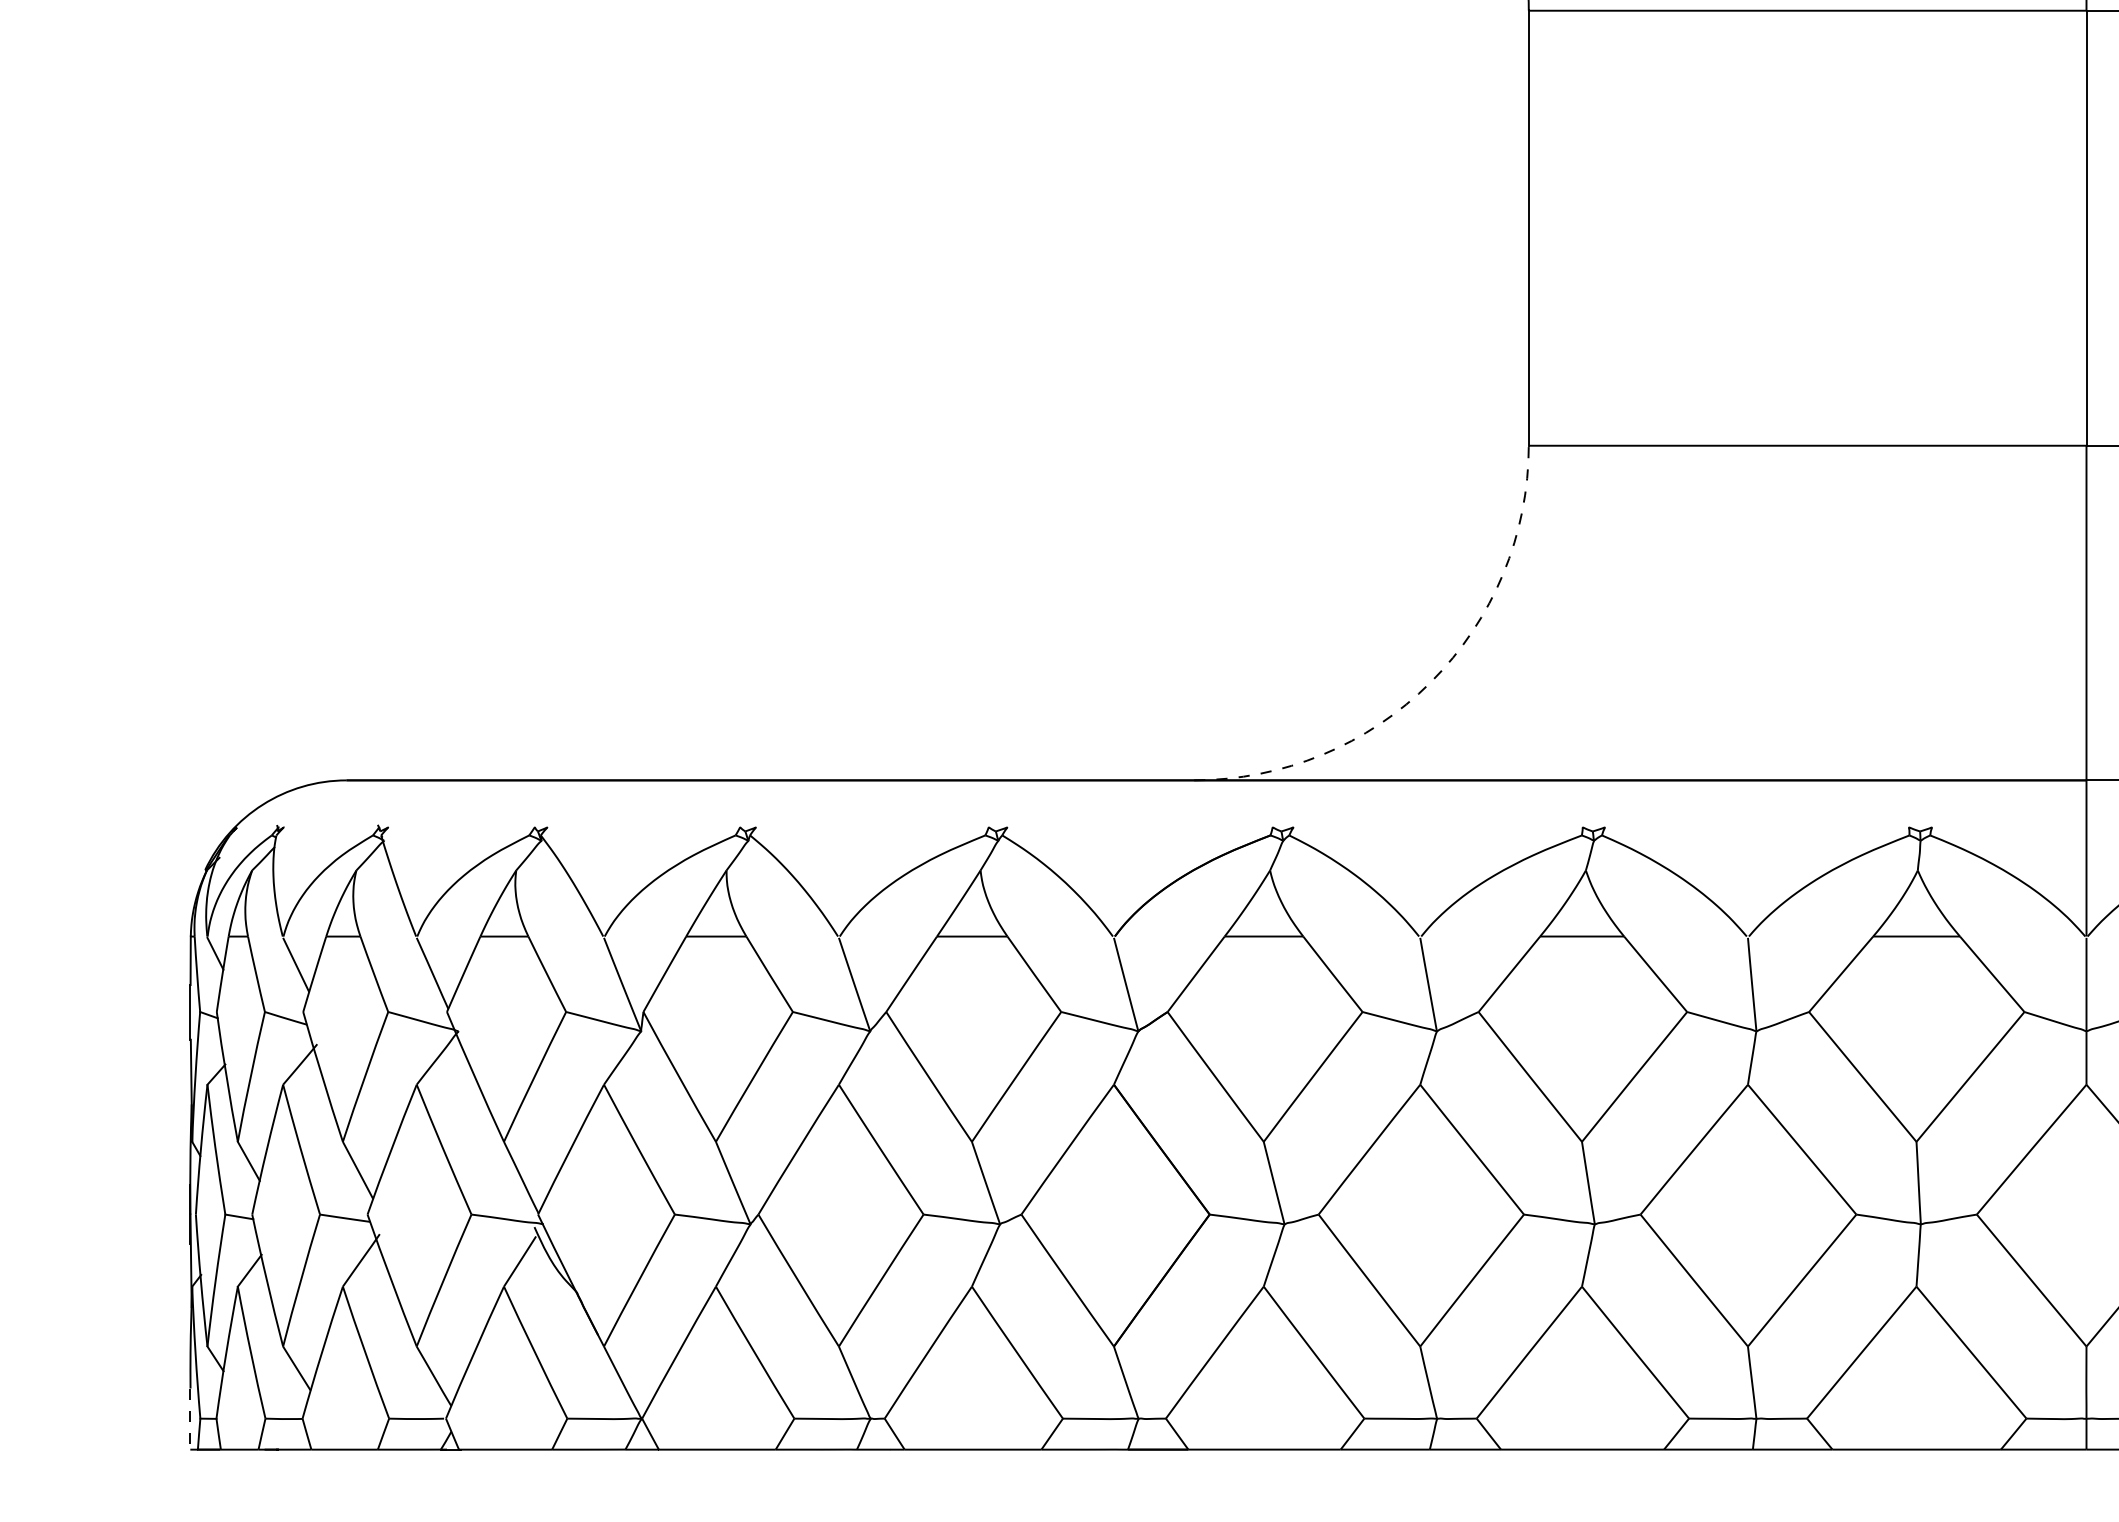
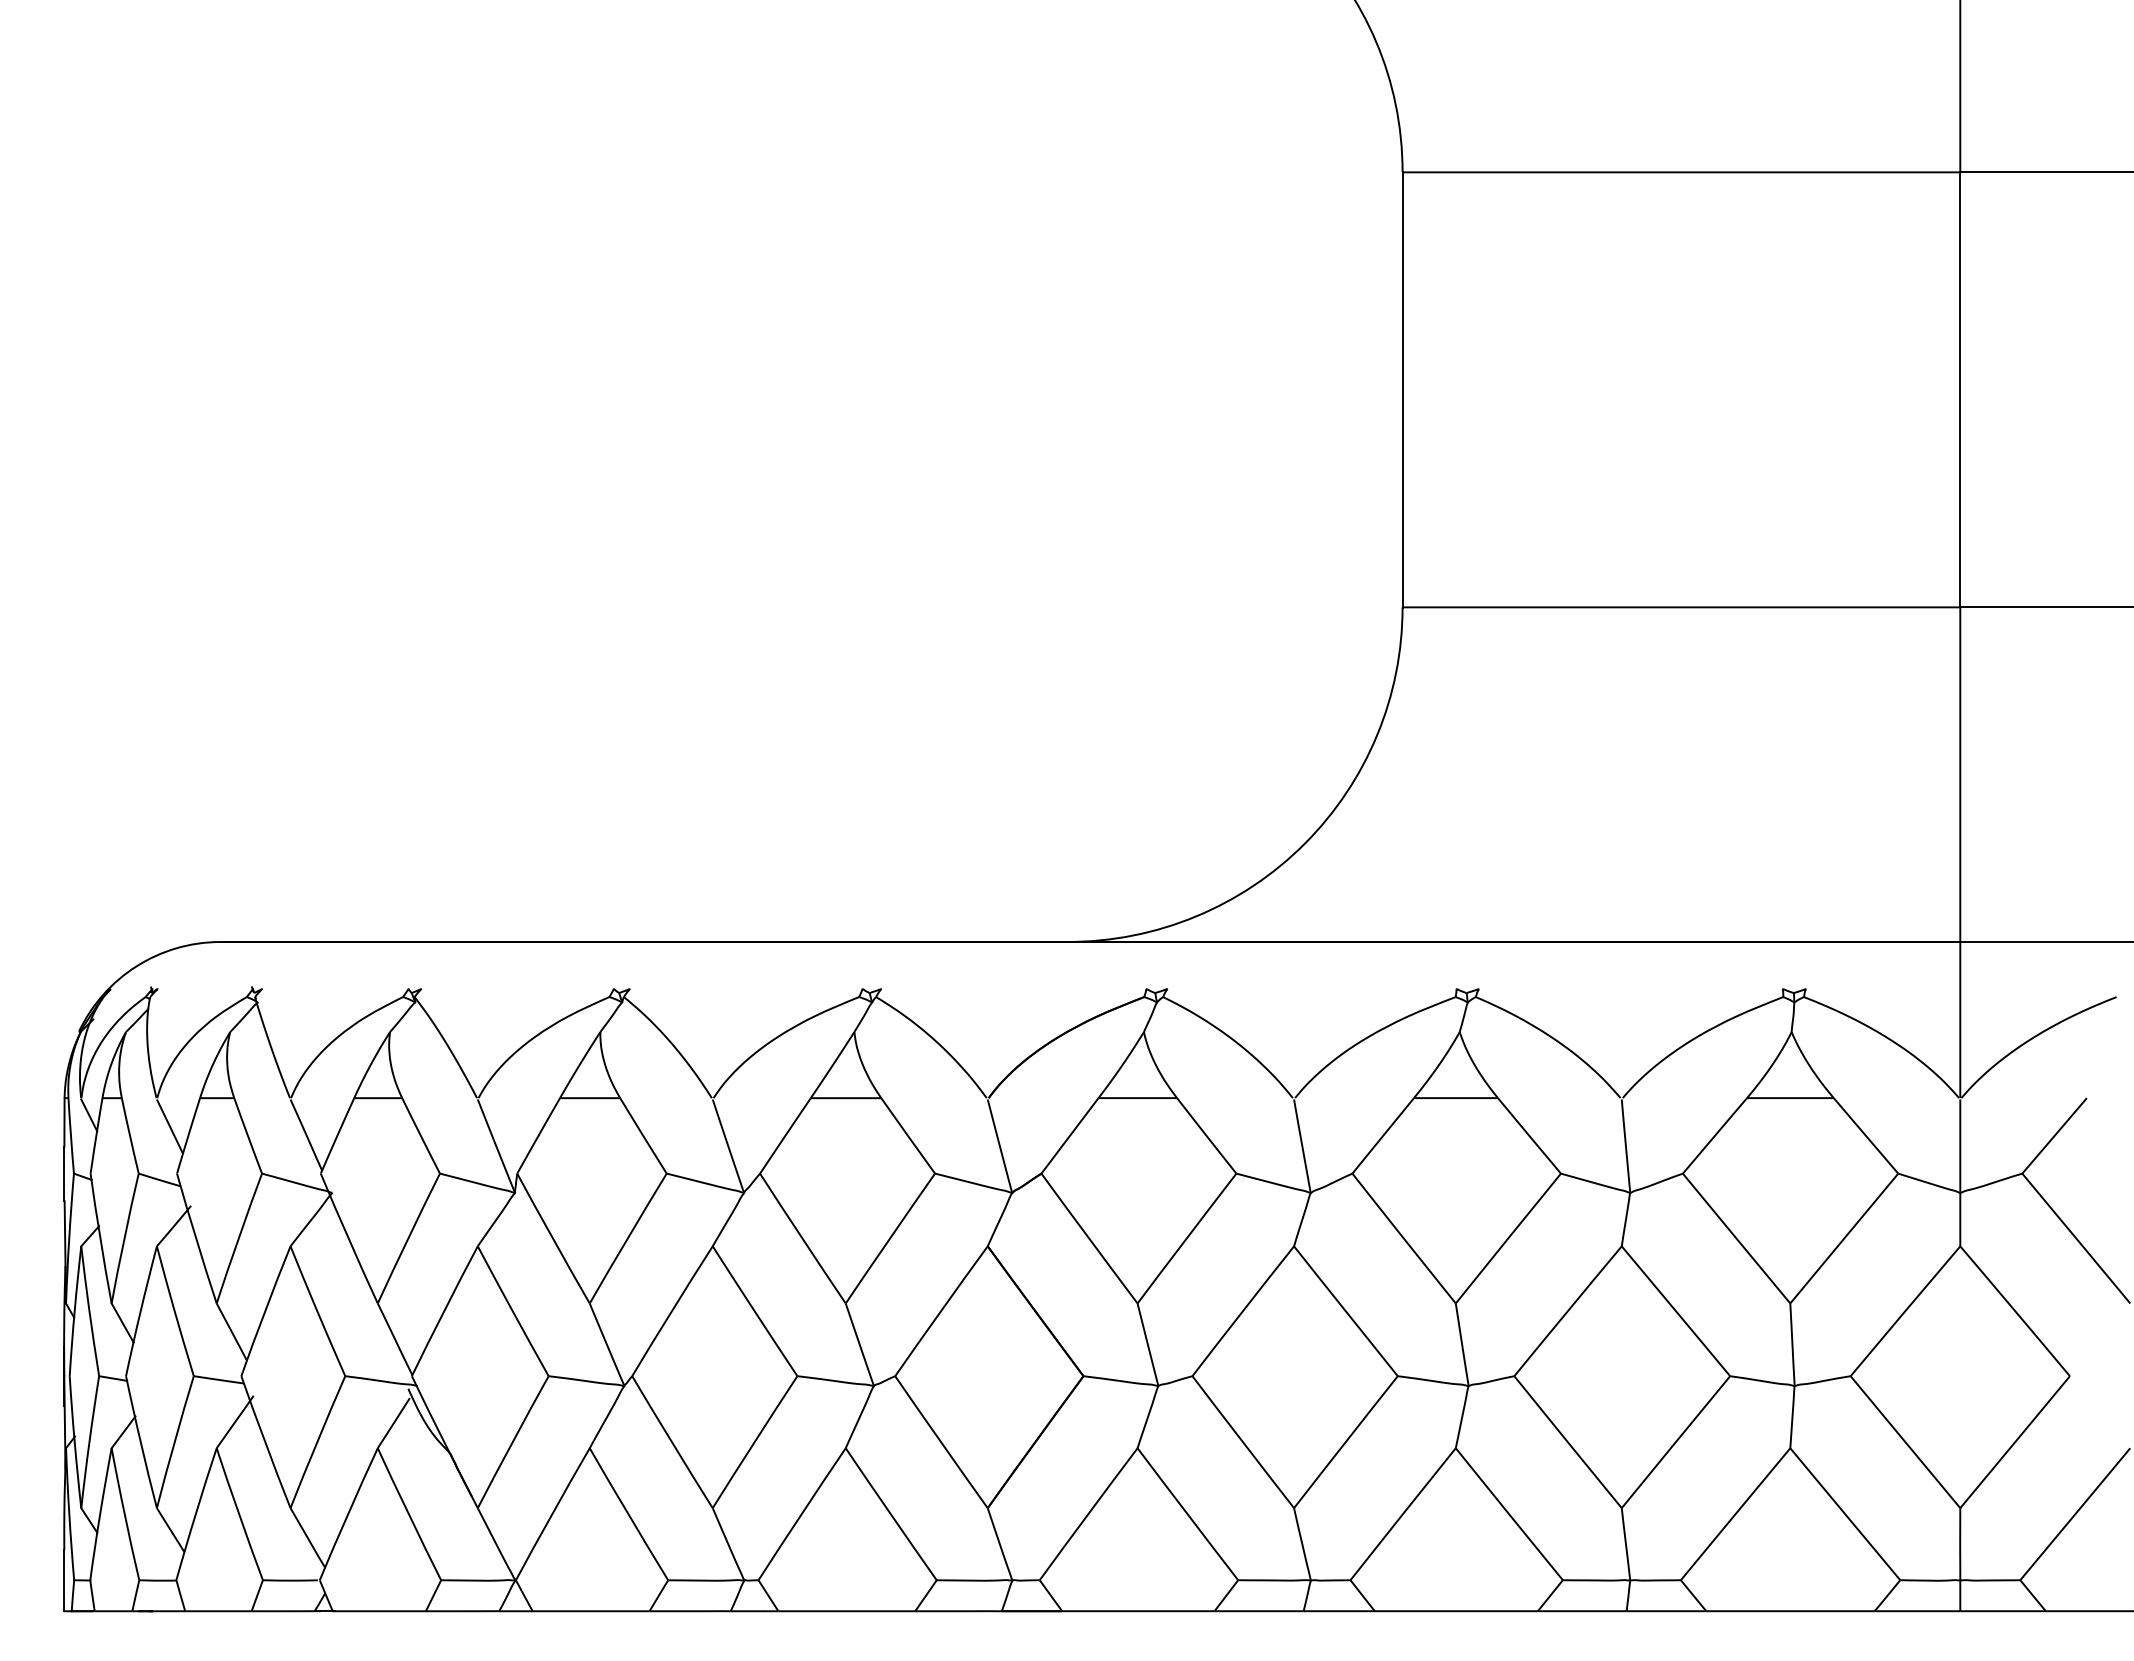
arc: (1430, 681) -> (1304, 843), dashed -> solid
line: (190, 1418) -> (64, 1580), dashed -> solid

